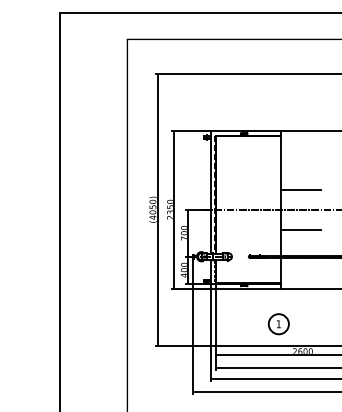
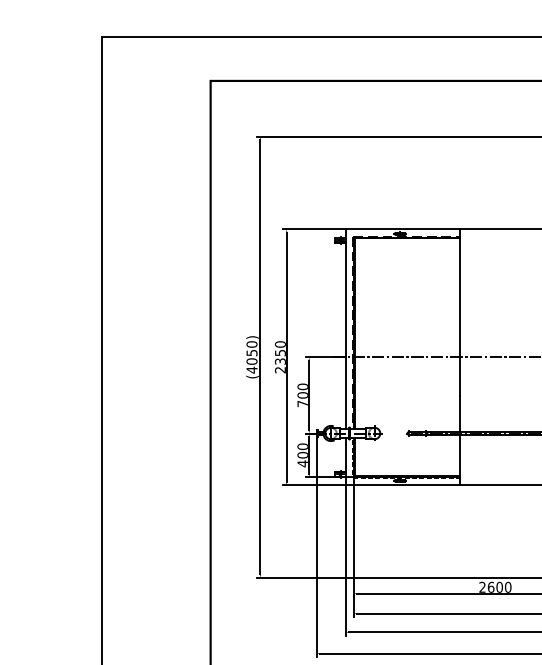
line: (301, 189) -> (493, 324), removed
line: (301, 229) -> (493, 389), removed
part: (278, 324) -> (455, 543), removed

